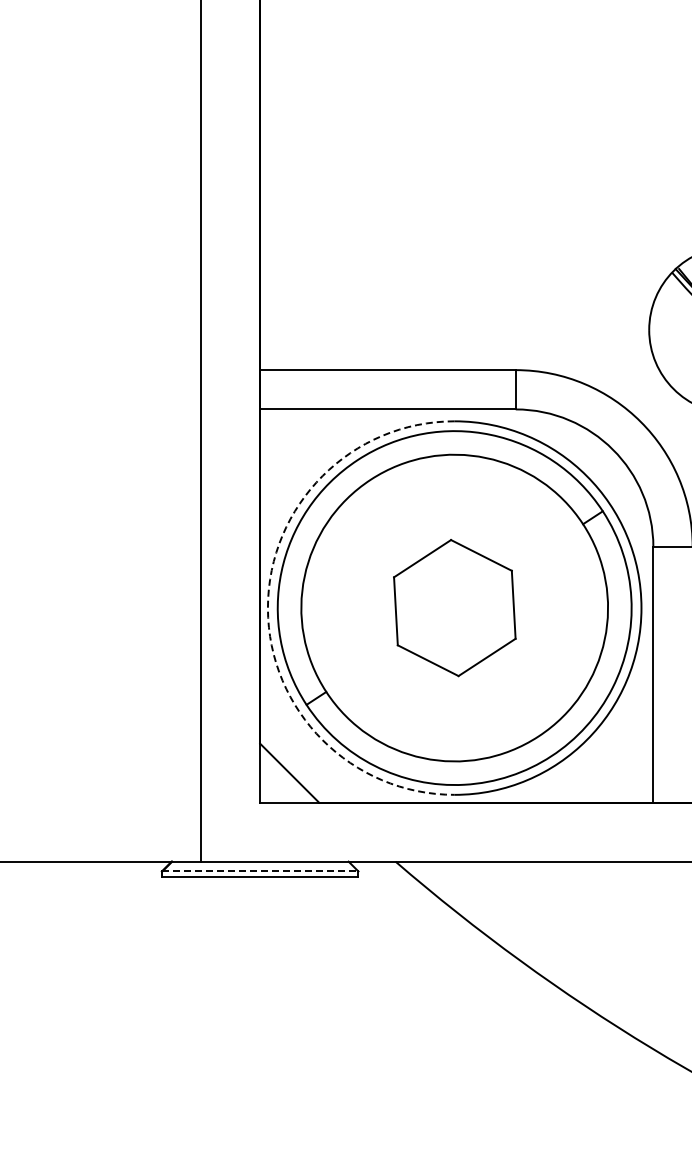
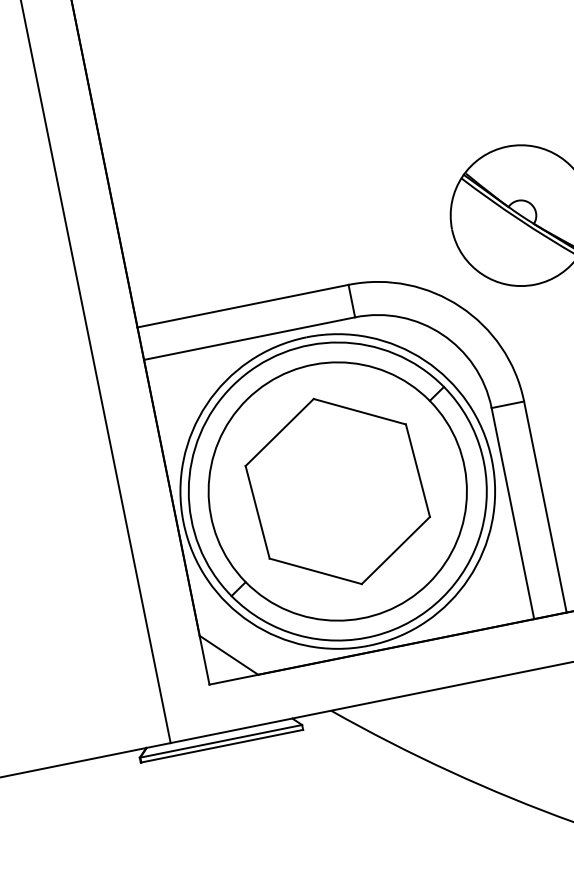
part: (454, 607) -> (337, 491), size x1.67
arc: (267, 608) -> (183, 523), dashed -> solid
line: (260, 871) -> (221, 741), dashed -> solid

